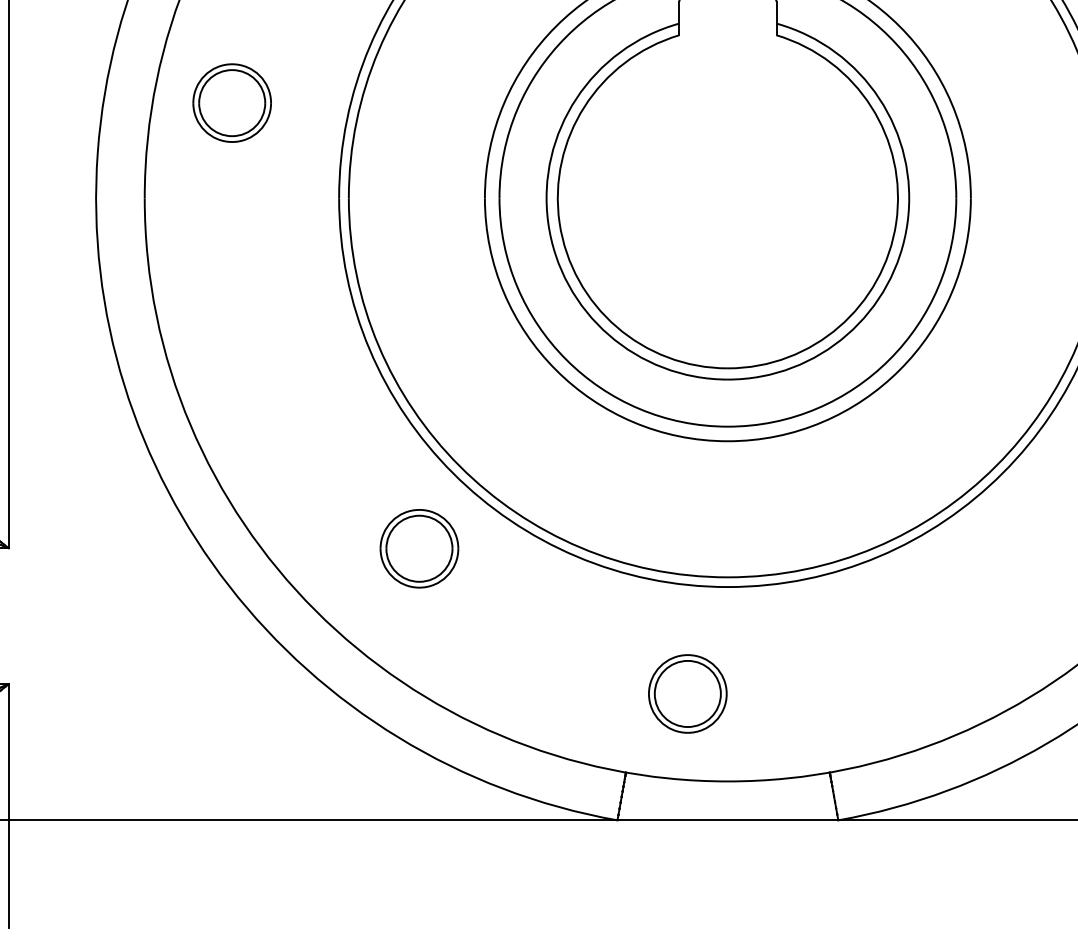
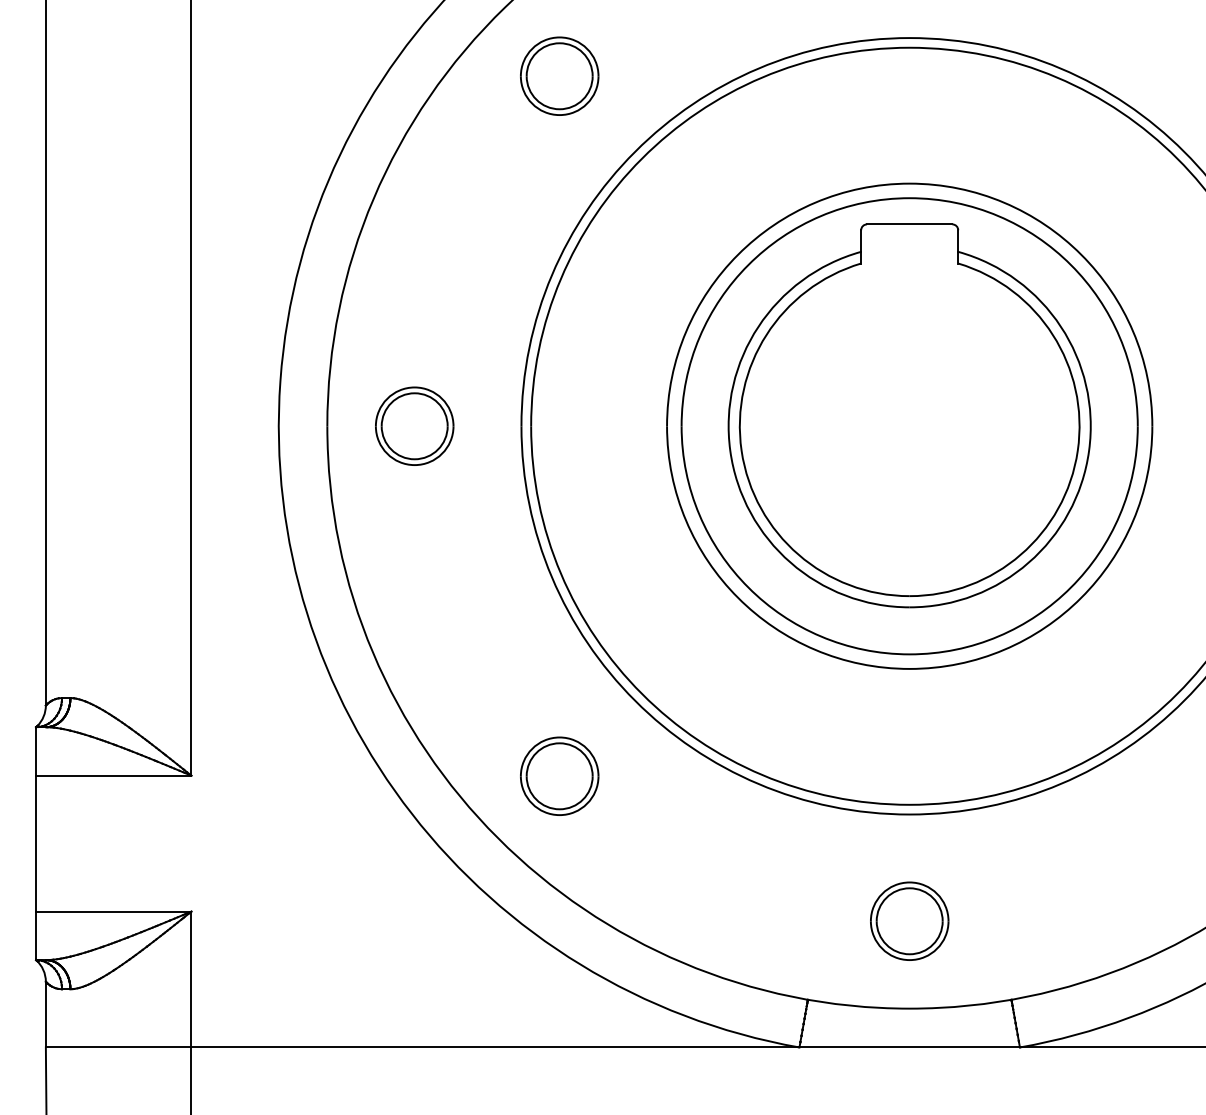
part: (232, 102) -> (414, 425), moved
part: (419, 547) -> (559, 775), moved
part: (687, 693) -> (909, 920), moved

